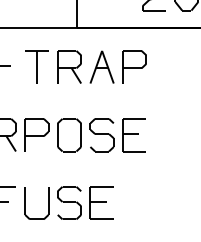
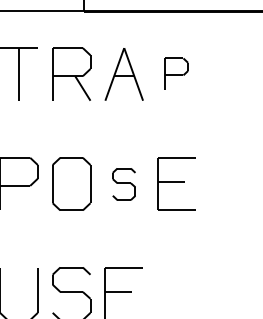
part: (134, 66) -> (176, 73), size x0.6
part: (101, 135) -> (123, 184), size x0.6

